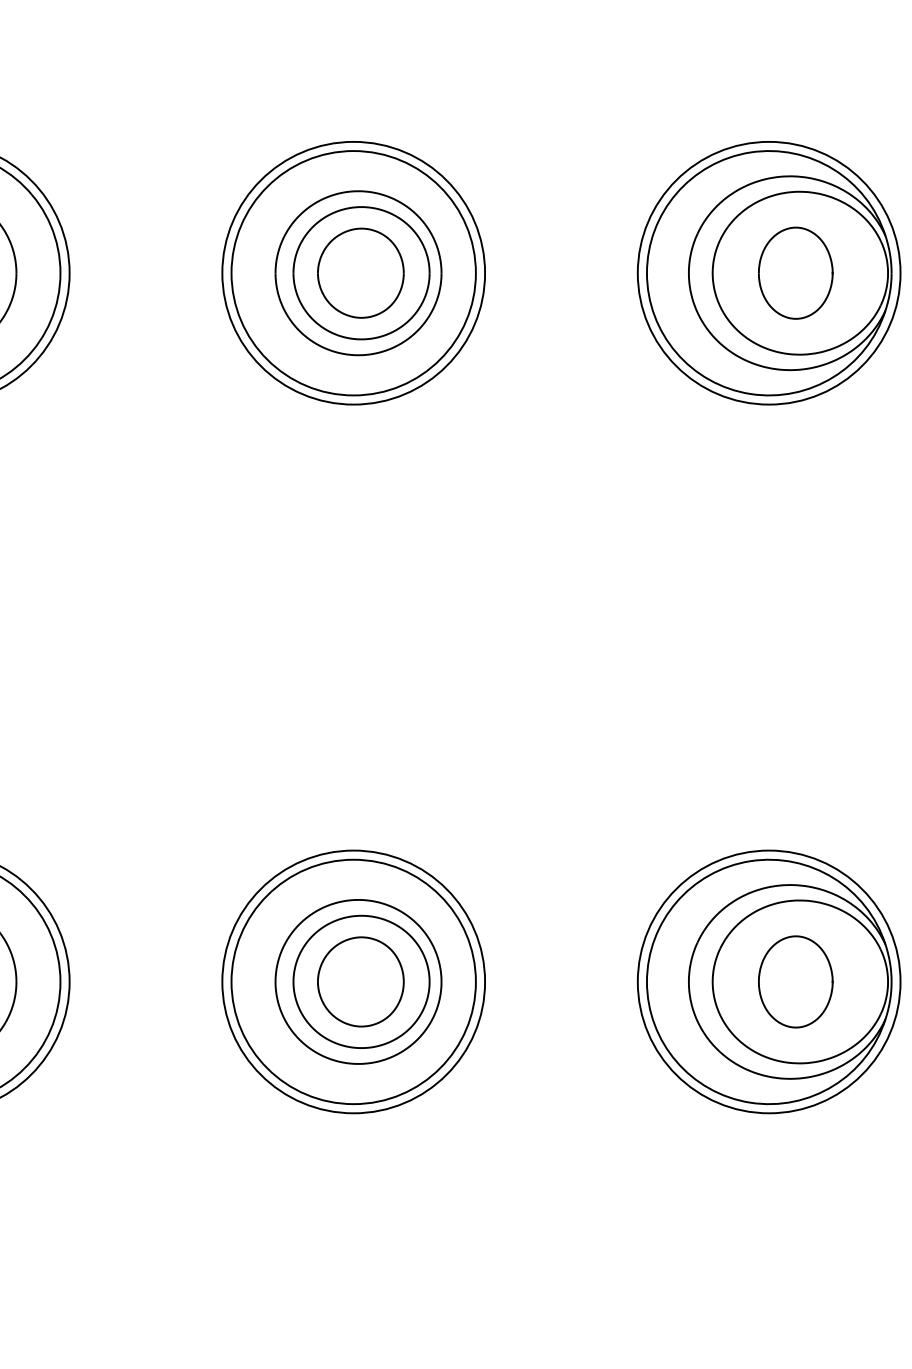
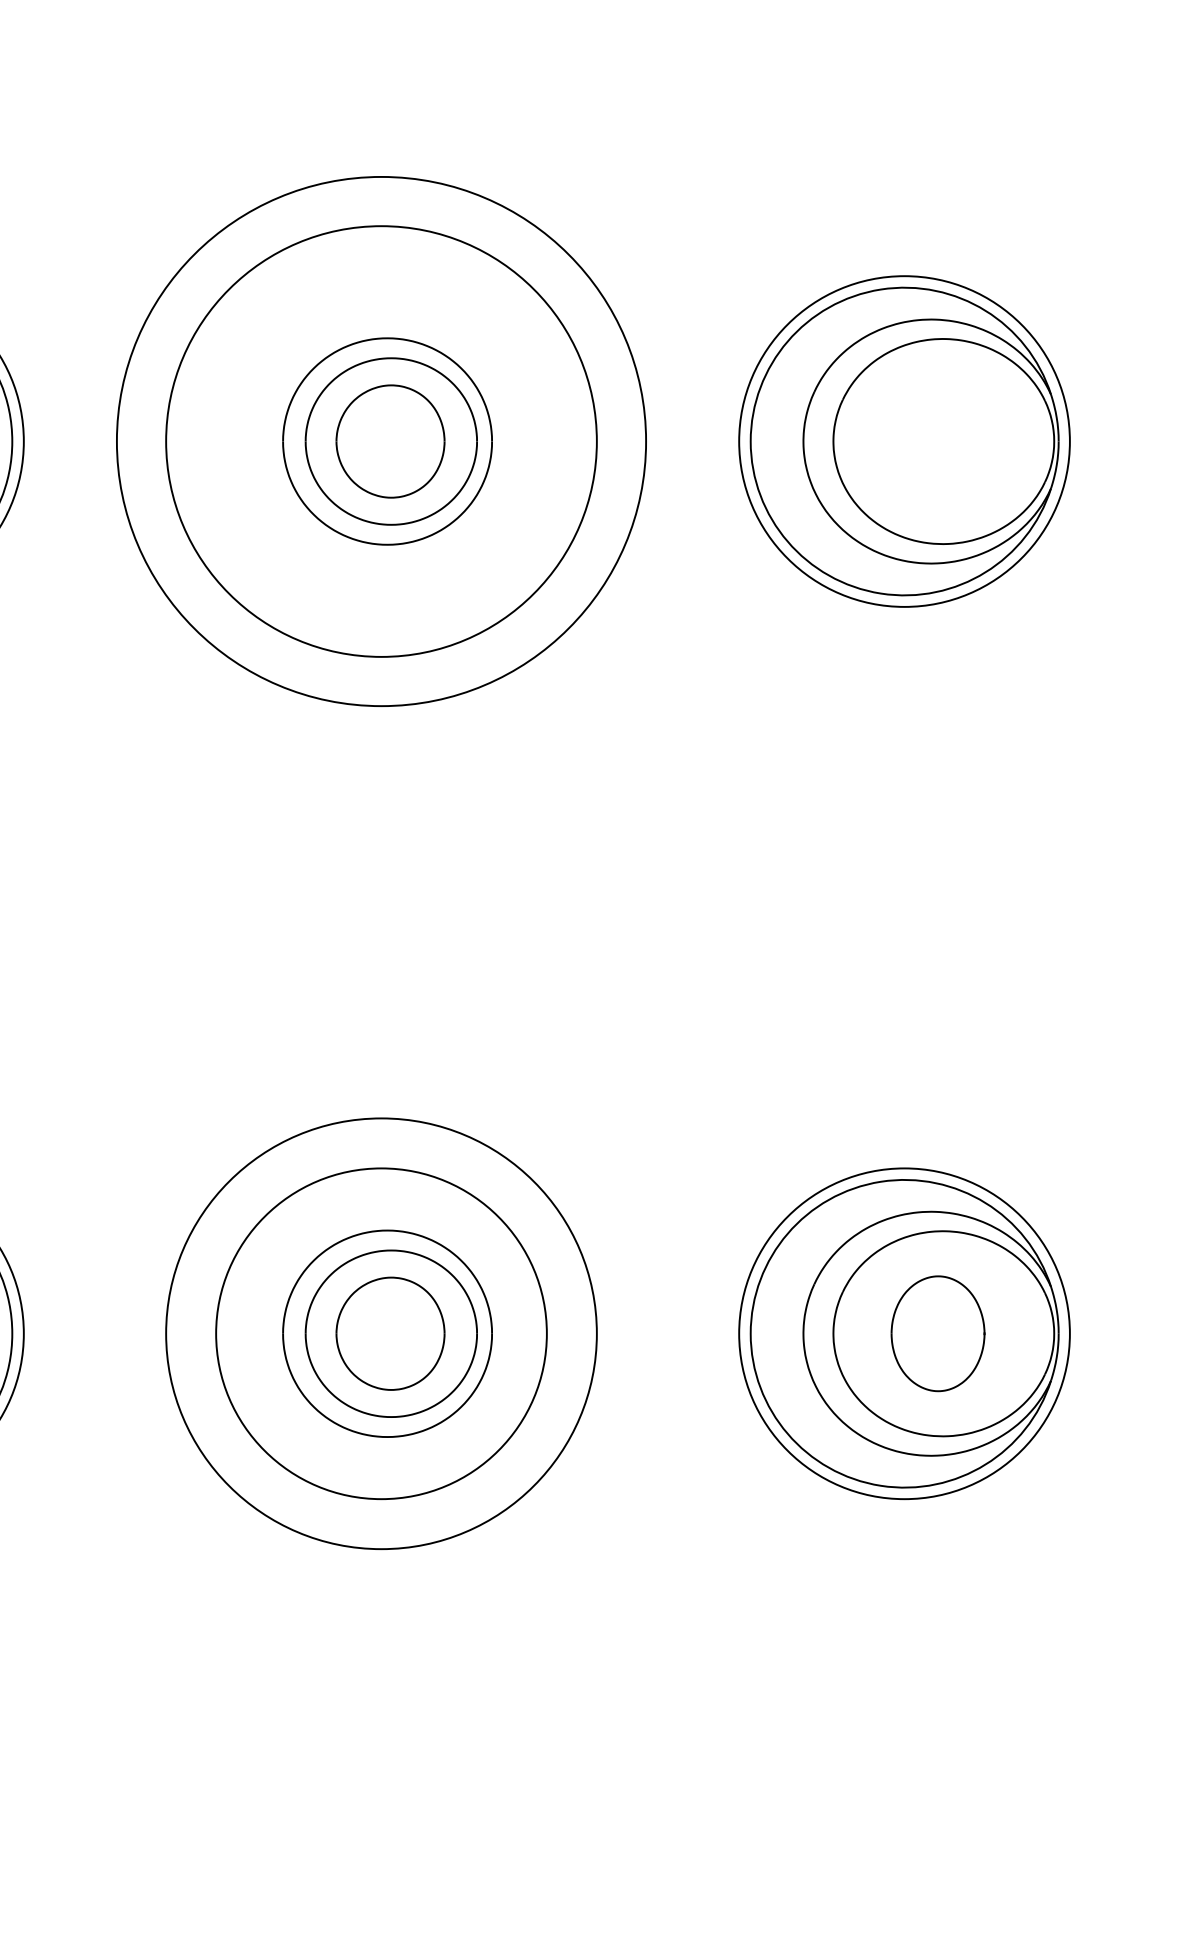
circle: (353, 273) -> (381, 441), size x1.4
circle: (353, 273) -> (381, 441), size x1.6
part: (795, 273) -> (937, 441), removed
circle: (353, 981) -> (381, 1333), size x1.4

